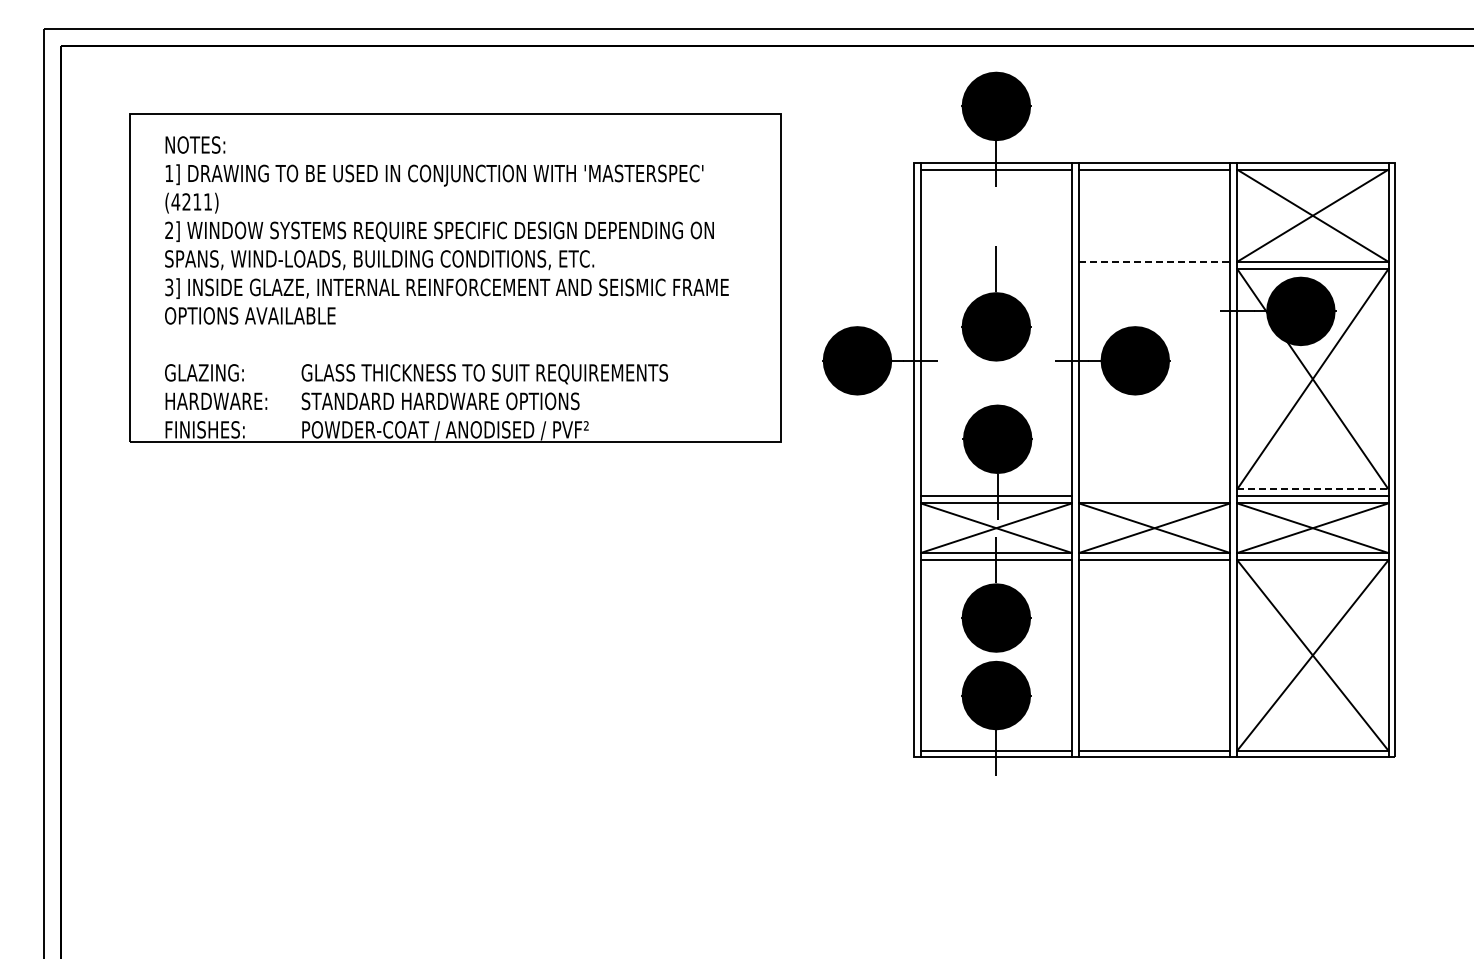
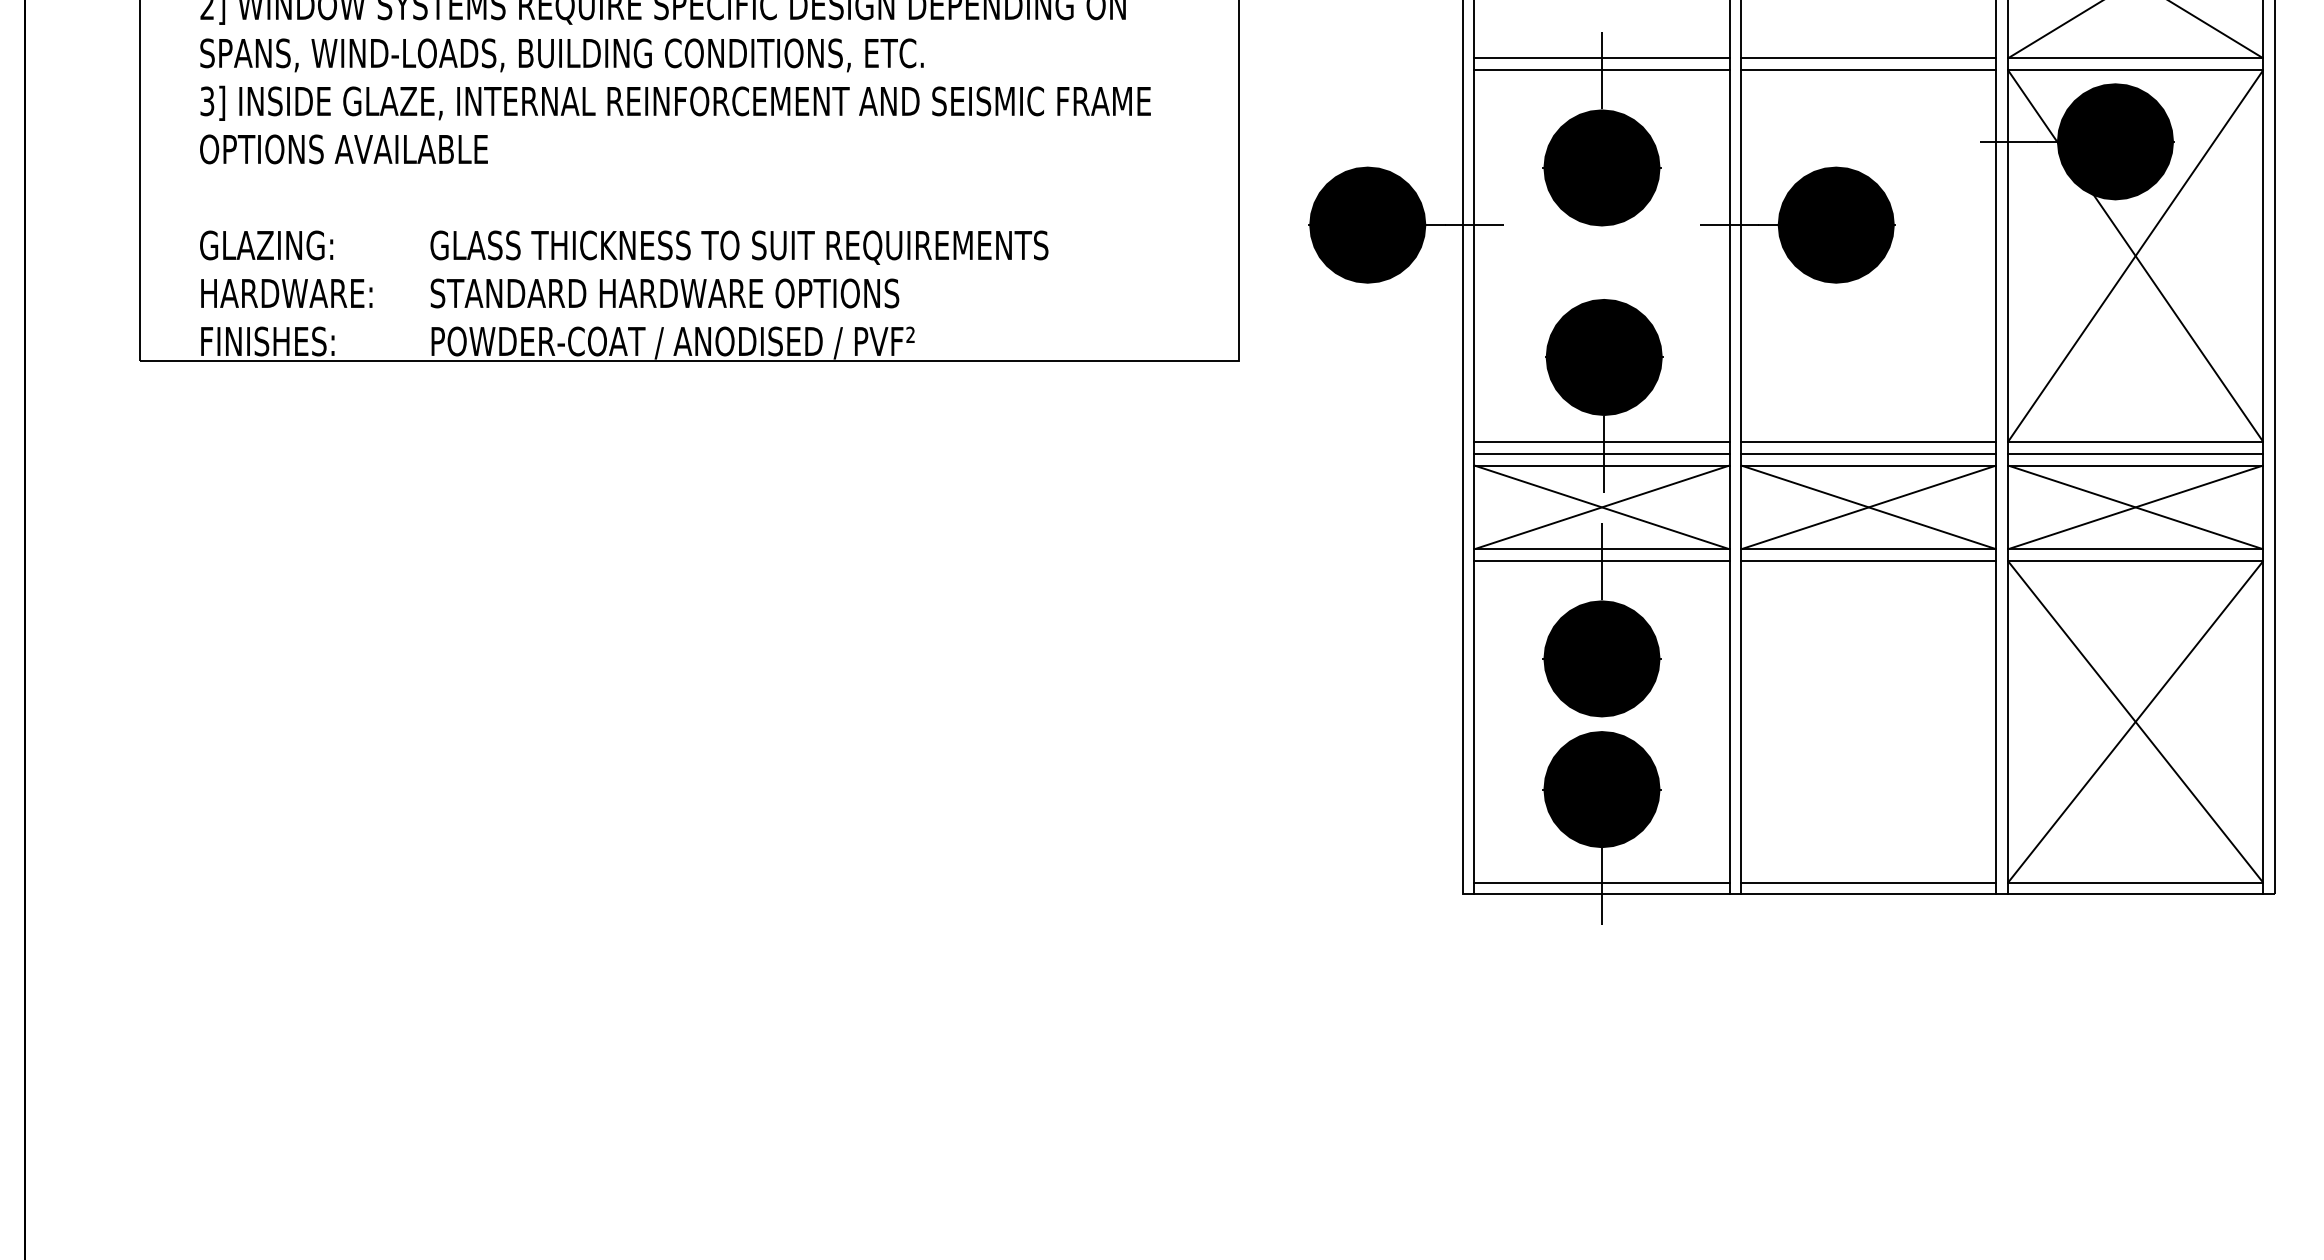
line: (996, 261) -> (1602, 57), added
line: (1154, 261) -> (1868, 57), dashed -> solid
line: (996, 268) -> (1602, 69), added
line: (1154, 268) -> (1868, 69), added
line: (996, 489) -> (1602, 442), added
line: (1154, 489) -> (1868, 442), added
line: (1312, 489) -> (2135, 442), dashed -> solid
line: (1154, 496) -> (1868, 453), added

